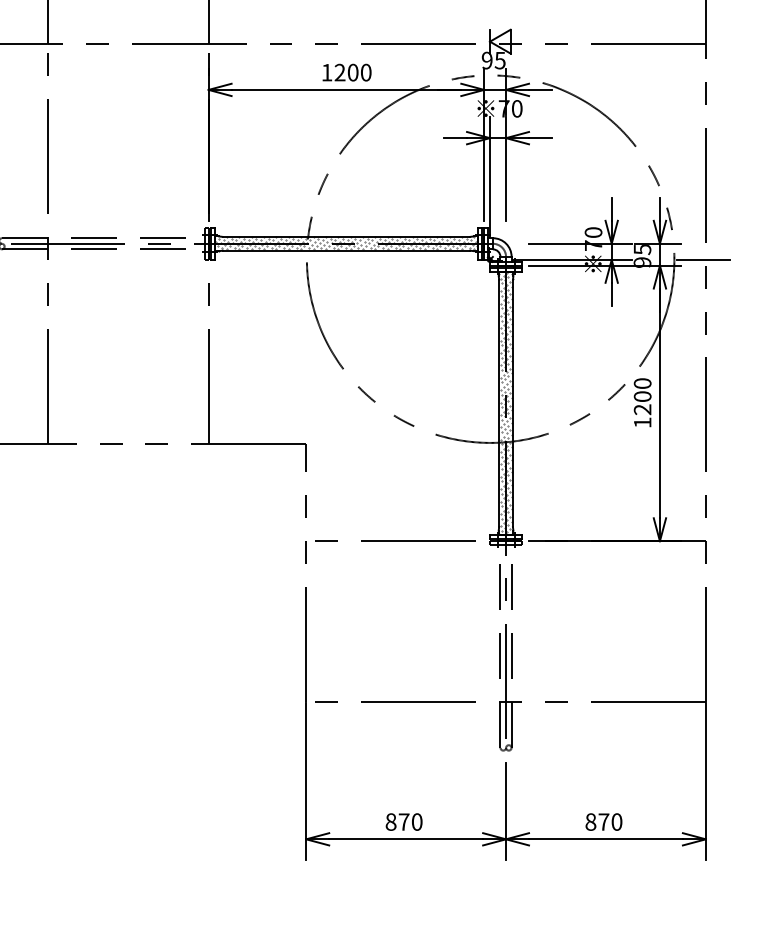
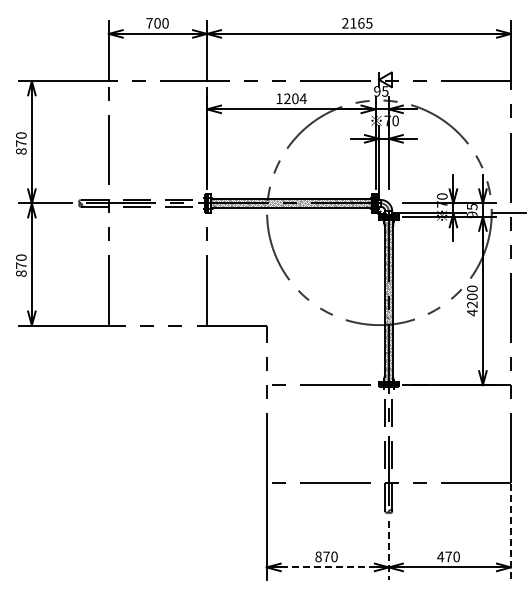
text: (364, 72) -> (302, 98), 1200 -> 1204
text: (642, 422) -> (472, 312), 1200 -> 4200
line: (705, 782) -> (510, 532), solid -> dashed
line: (505, 811) -> (388, 550), solid -> dashed
text: (590, 821) -> (440, 556), 870 -> 470
line: (407, 839) -> (328, 567), solid -> dashed

